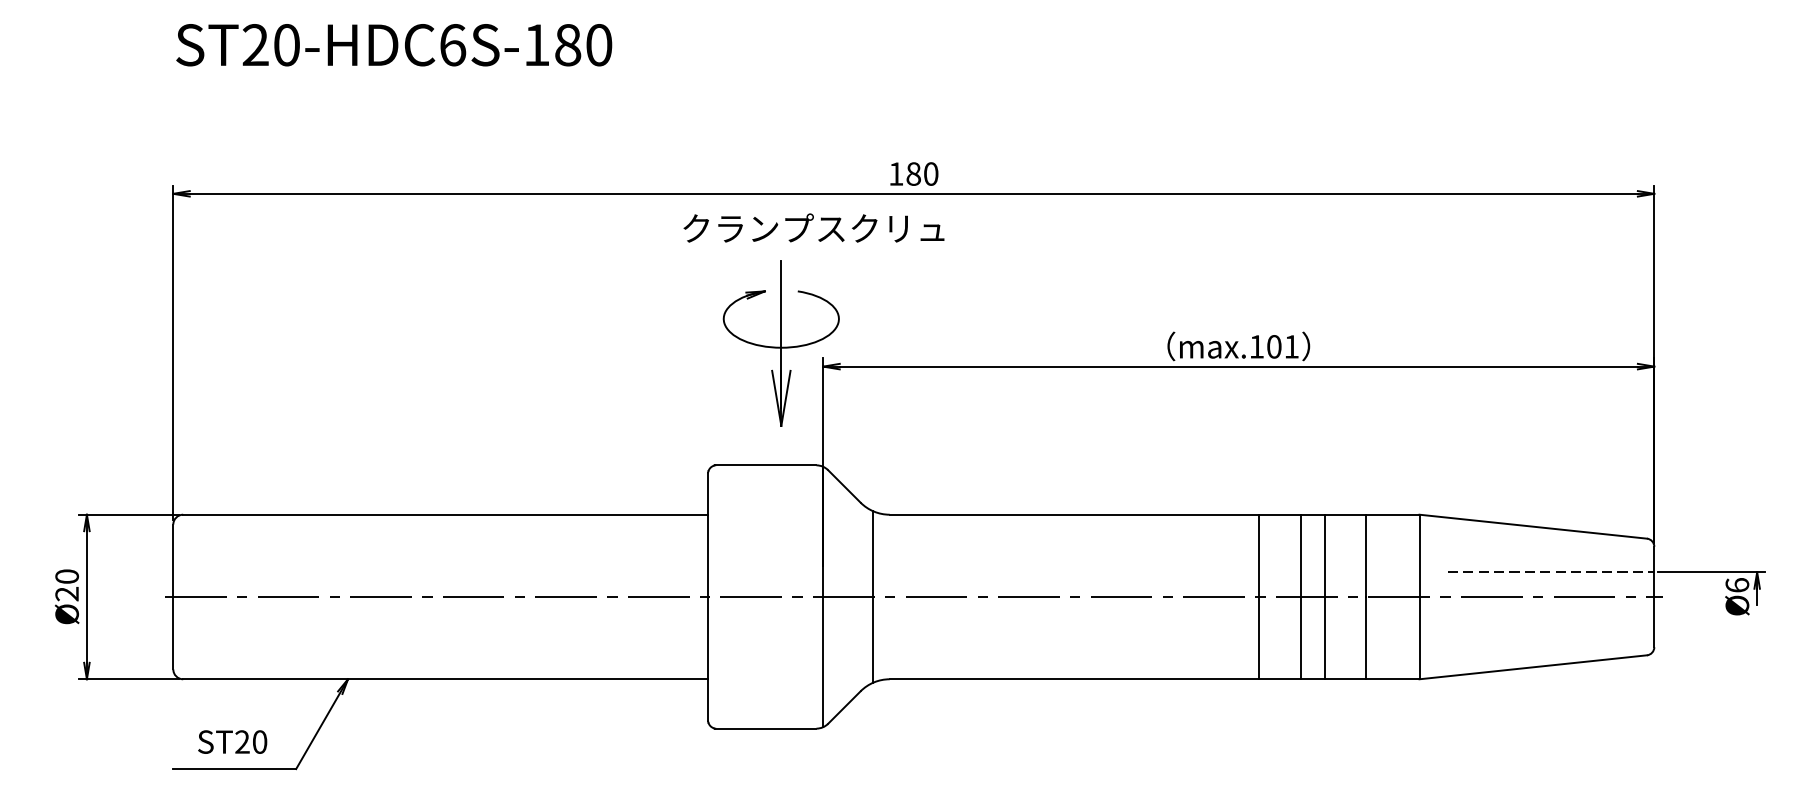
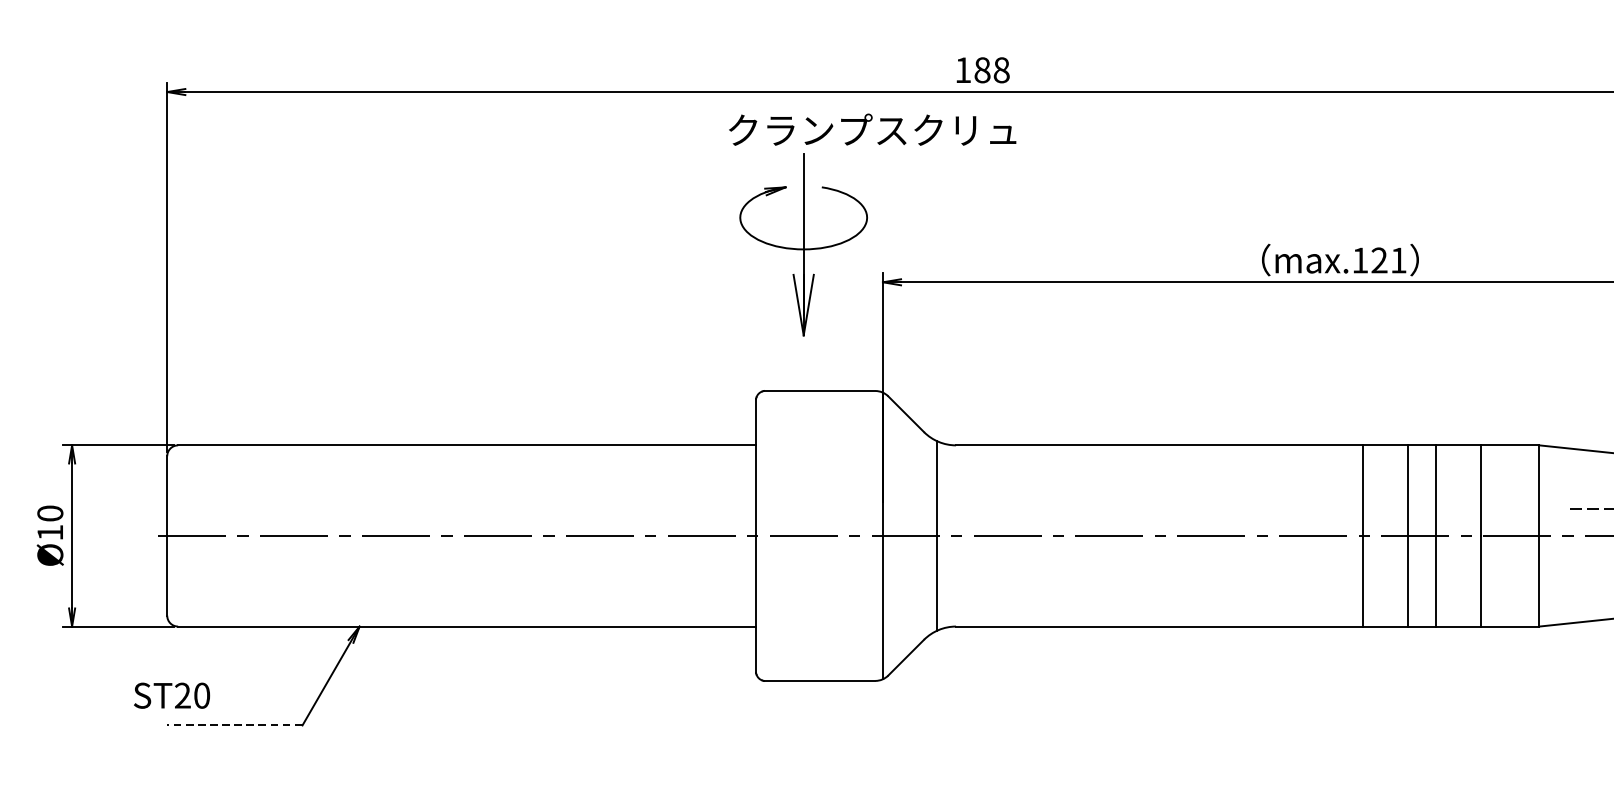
text: (931, 174) -> (1002, 70), 180 -> 188
part: (780, 343) -> (802, 244), moved
text: (1274, 346) -> (1379, 260), max.101 -> max.121
text: (66, 594) -> (49, 533), 20 -> 10
text: (232, 741) -> (171, 695), moved
line: (234, 769) -> (234, 725), solid -> dashed

